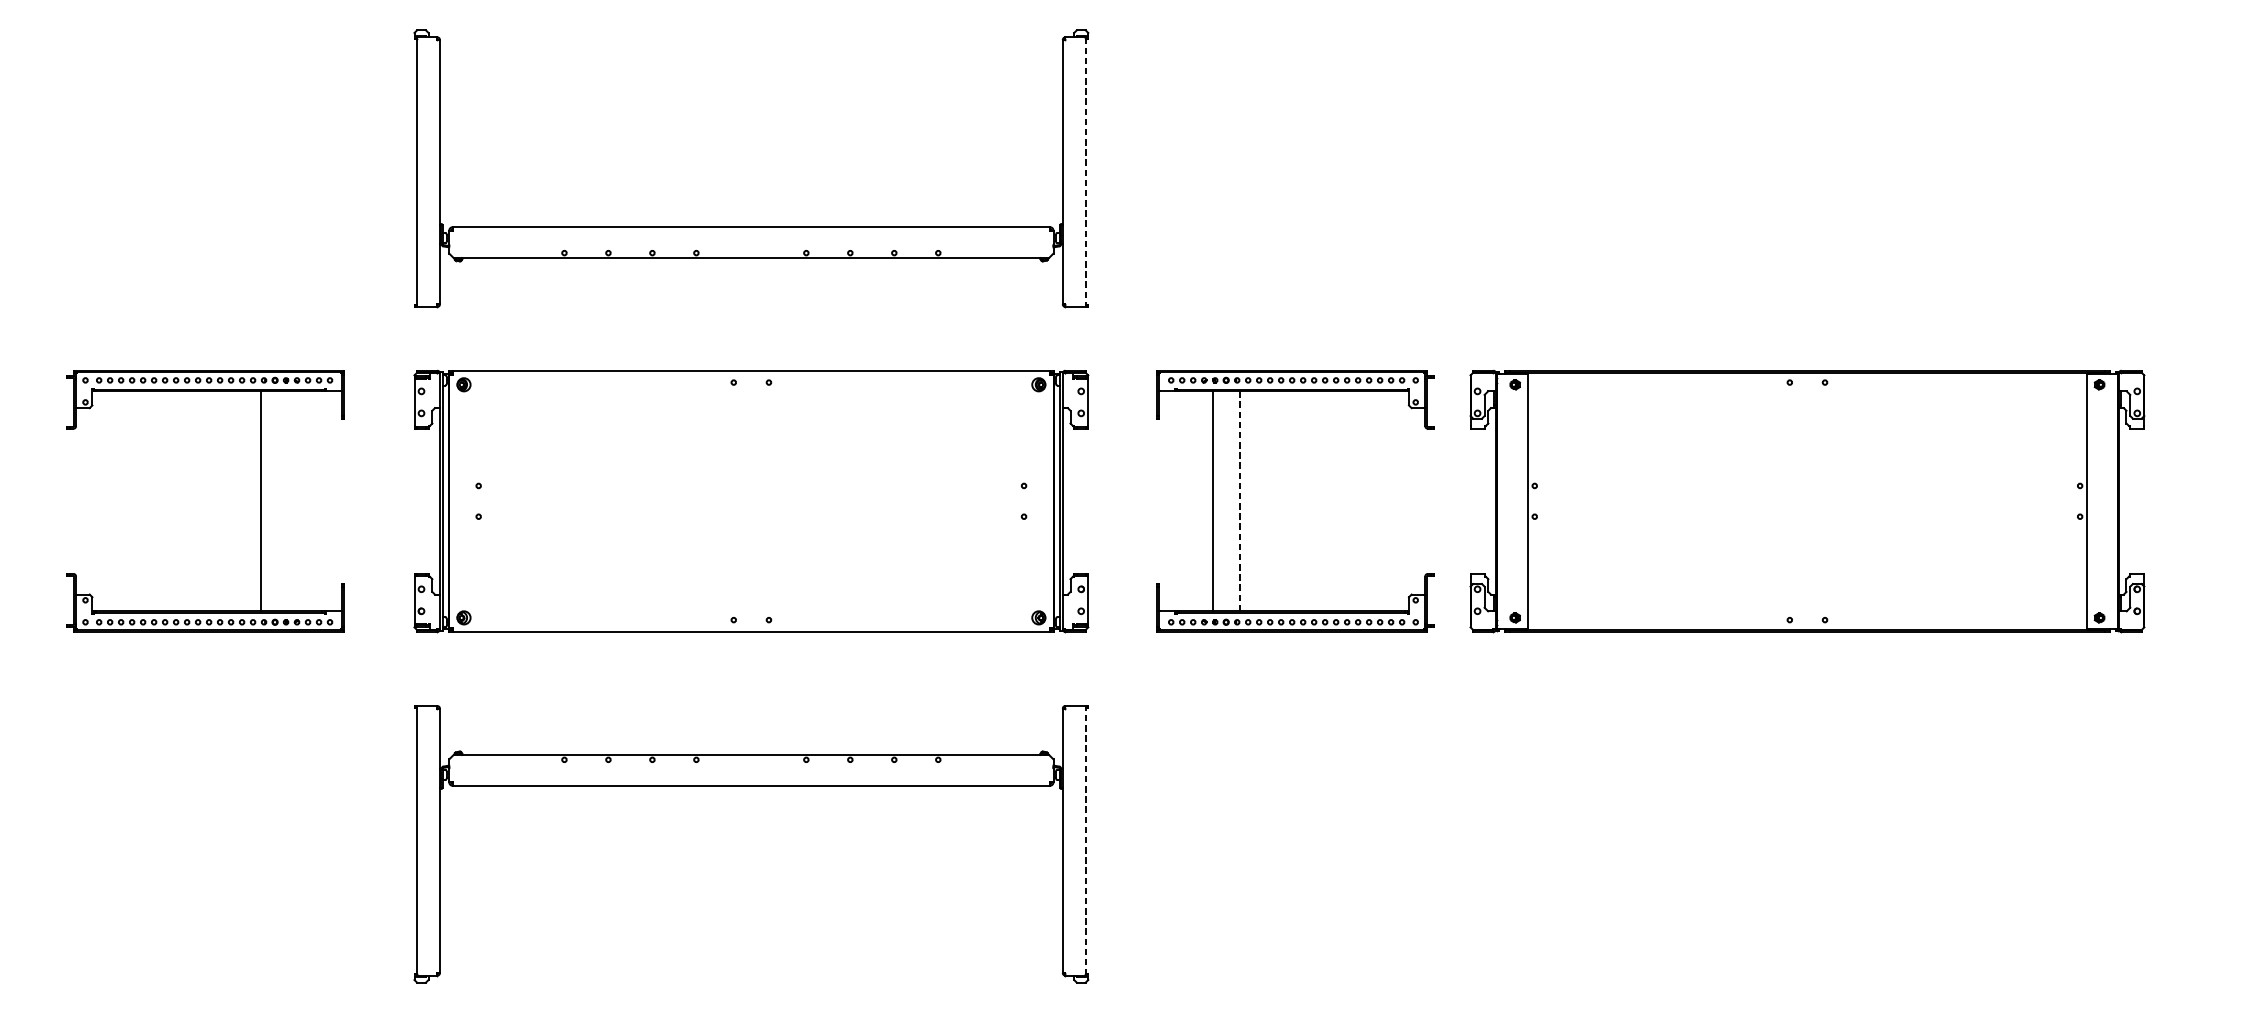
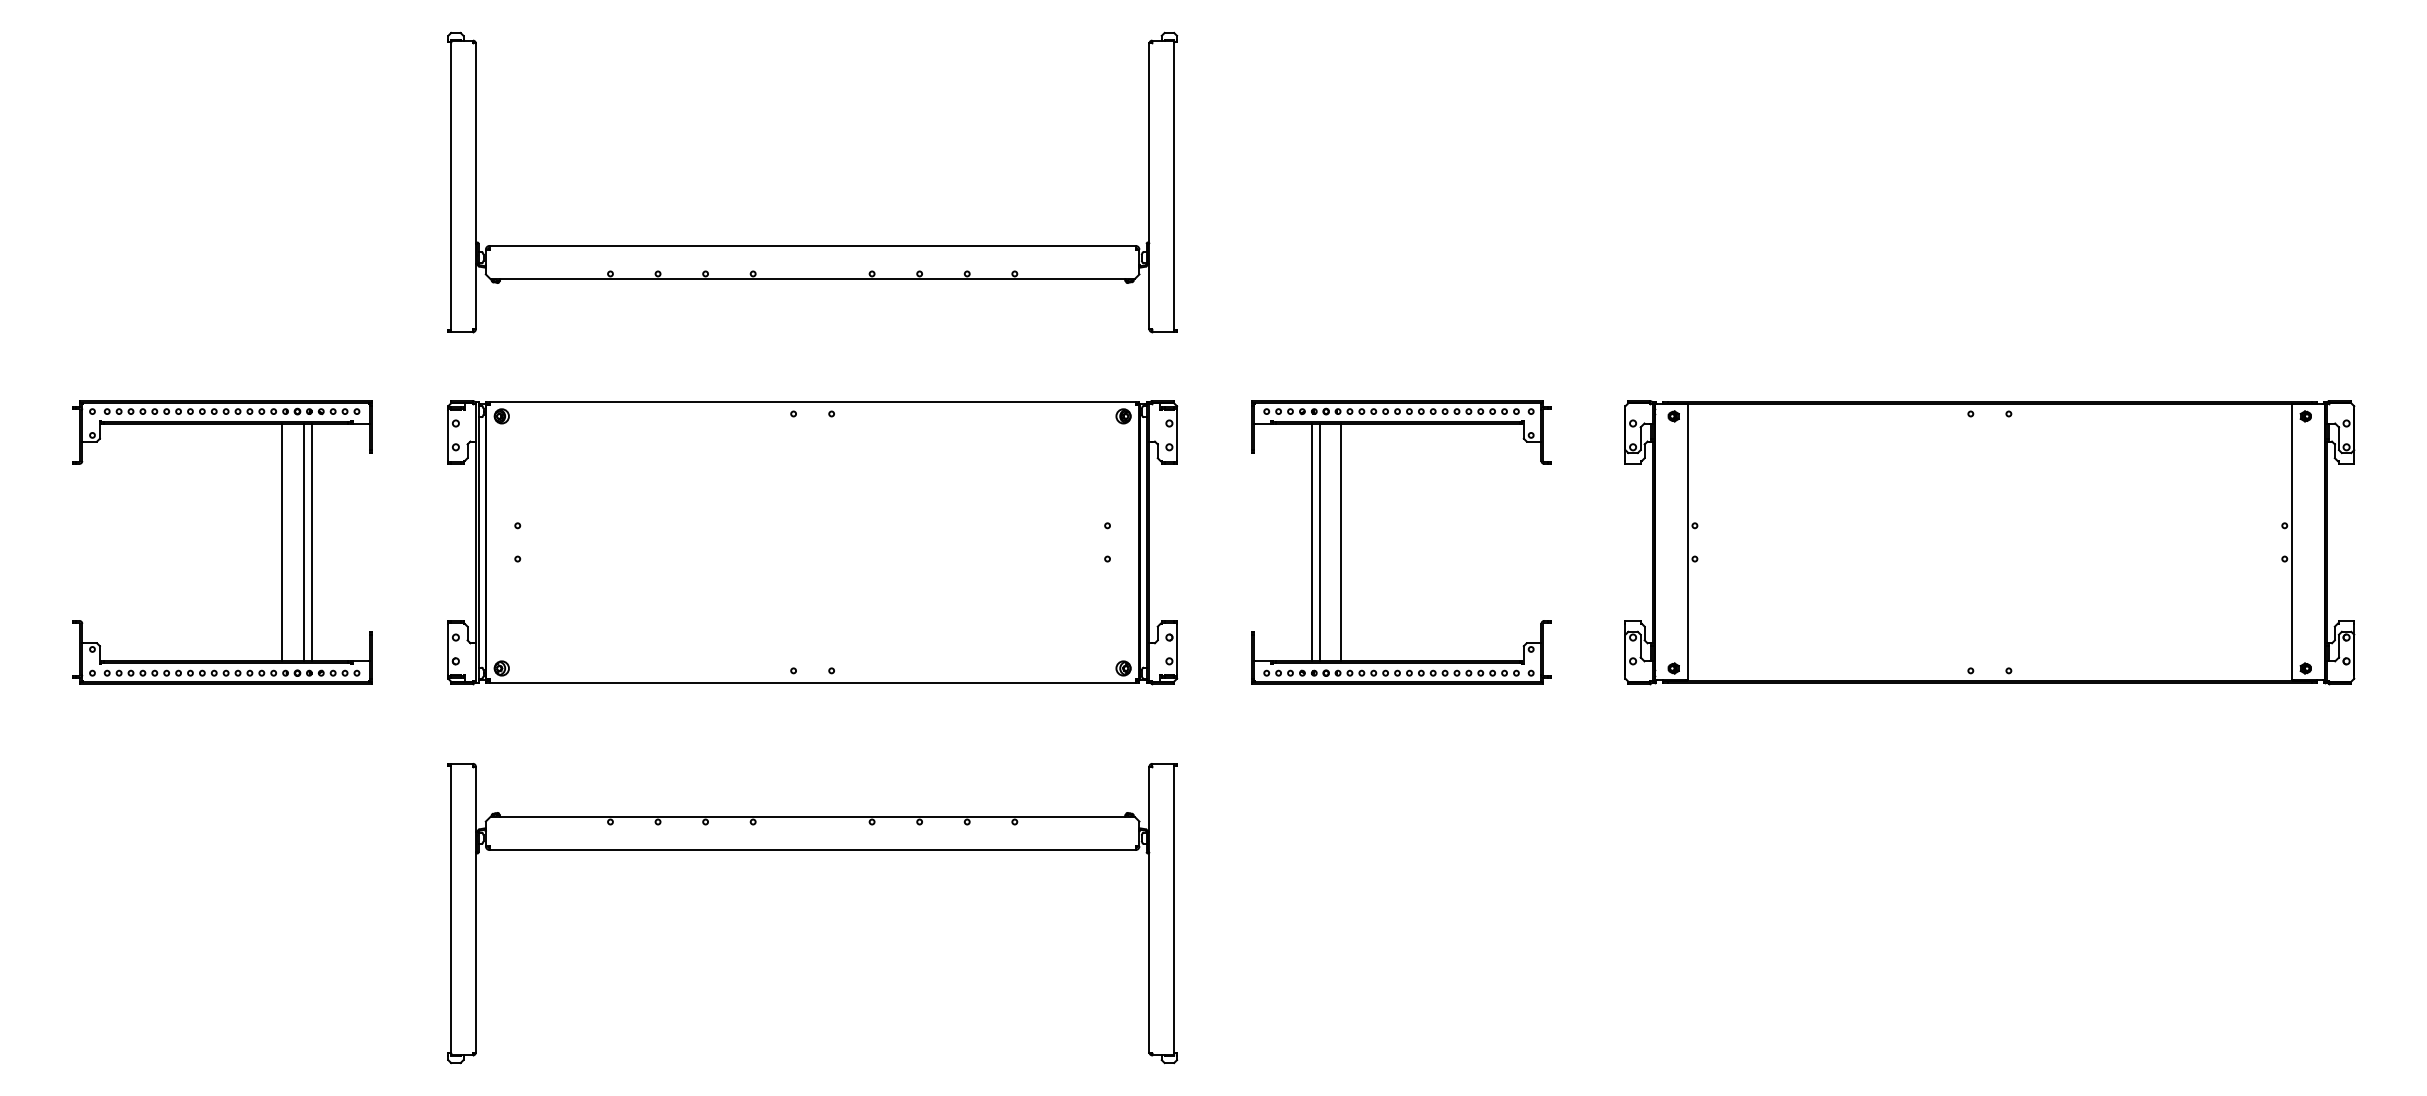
line: (1085, 172) -> (1174, 186), dashed -> solid
line: (280, 501) -> (303, 542), added
line: (288, 501) -> (311, 542), added
line: (1220, 501) -> (1320, 542), added
line: (1240, 501) -> (1341, 542), dashed -> solid
part: (1807, 501) -> (1989, 542), moved
line: (1085, 840) -> (1174, 909), dashed -> solid

